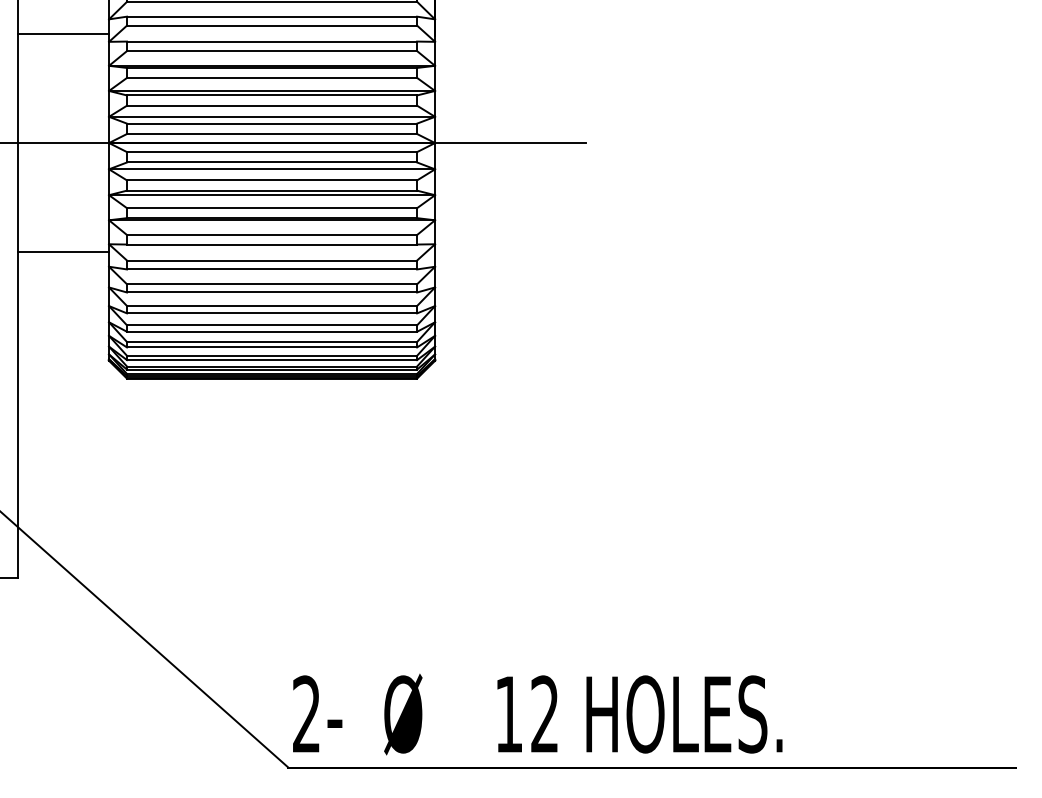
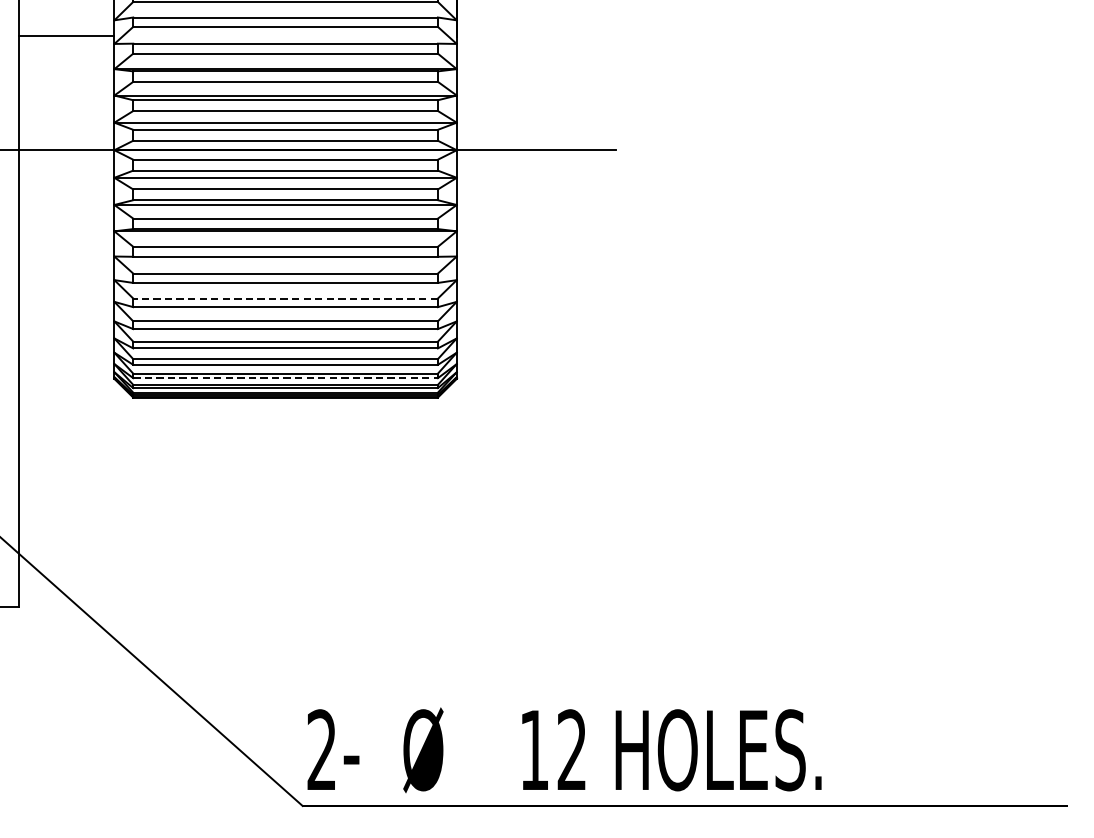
line: (63, 251) -> (66, 264), removed
line: (271, 284) -> (285, 298), solid -> dashed
line: (272, 360) -> (286, 378), solid -> dashed

